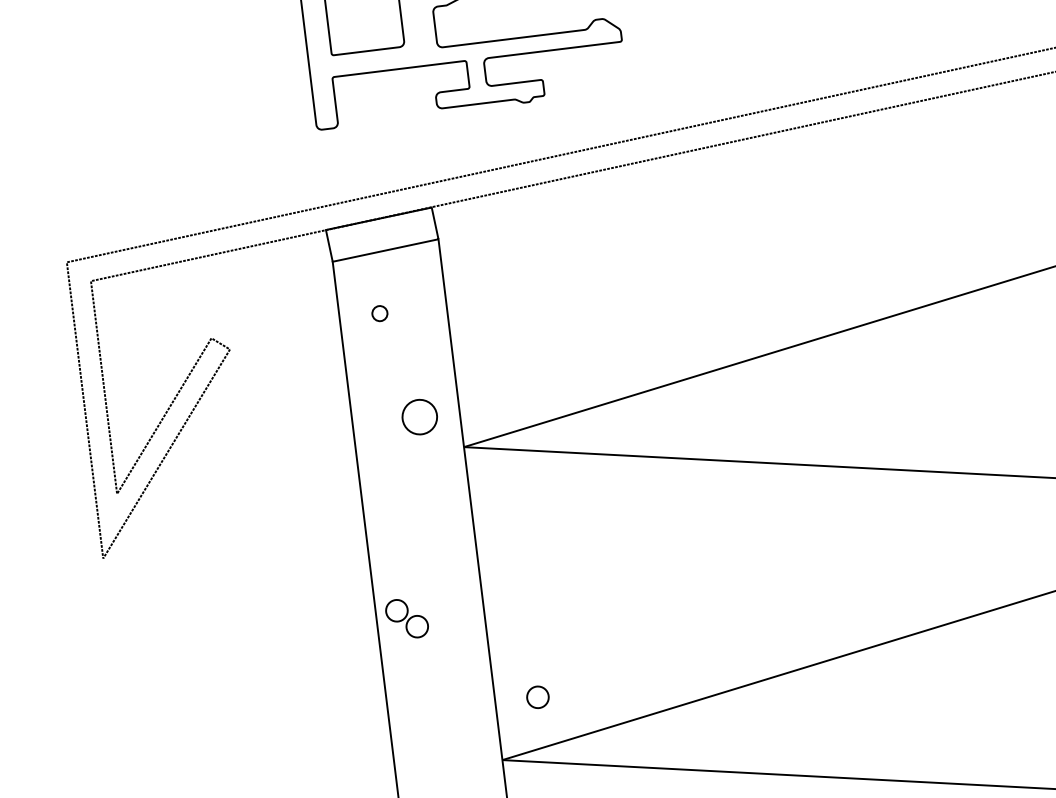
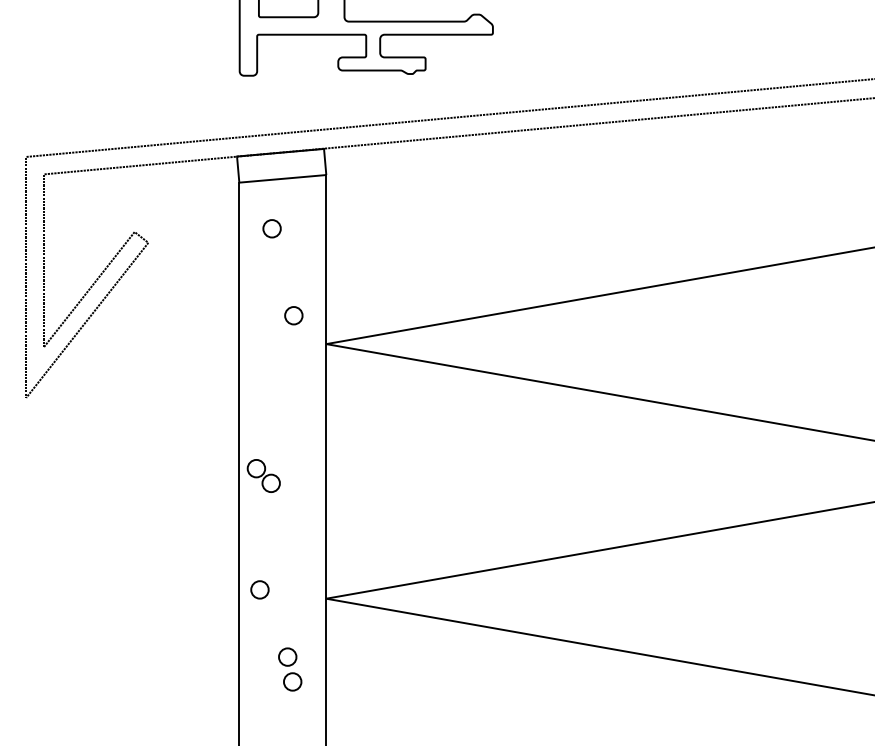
circle: (379, 313) -> (271, 228), size x1.43
circle: (419, 416) -> (293, 315), size x0.62
circle: (537, 696) -> (259, 589), moved

